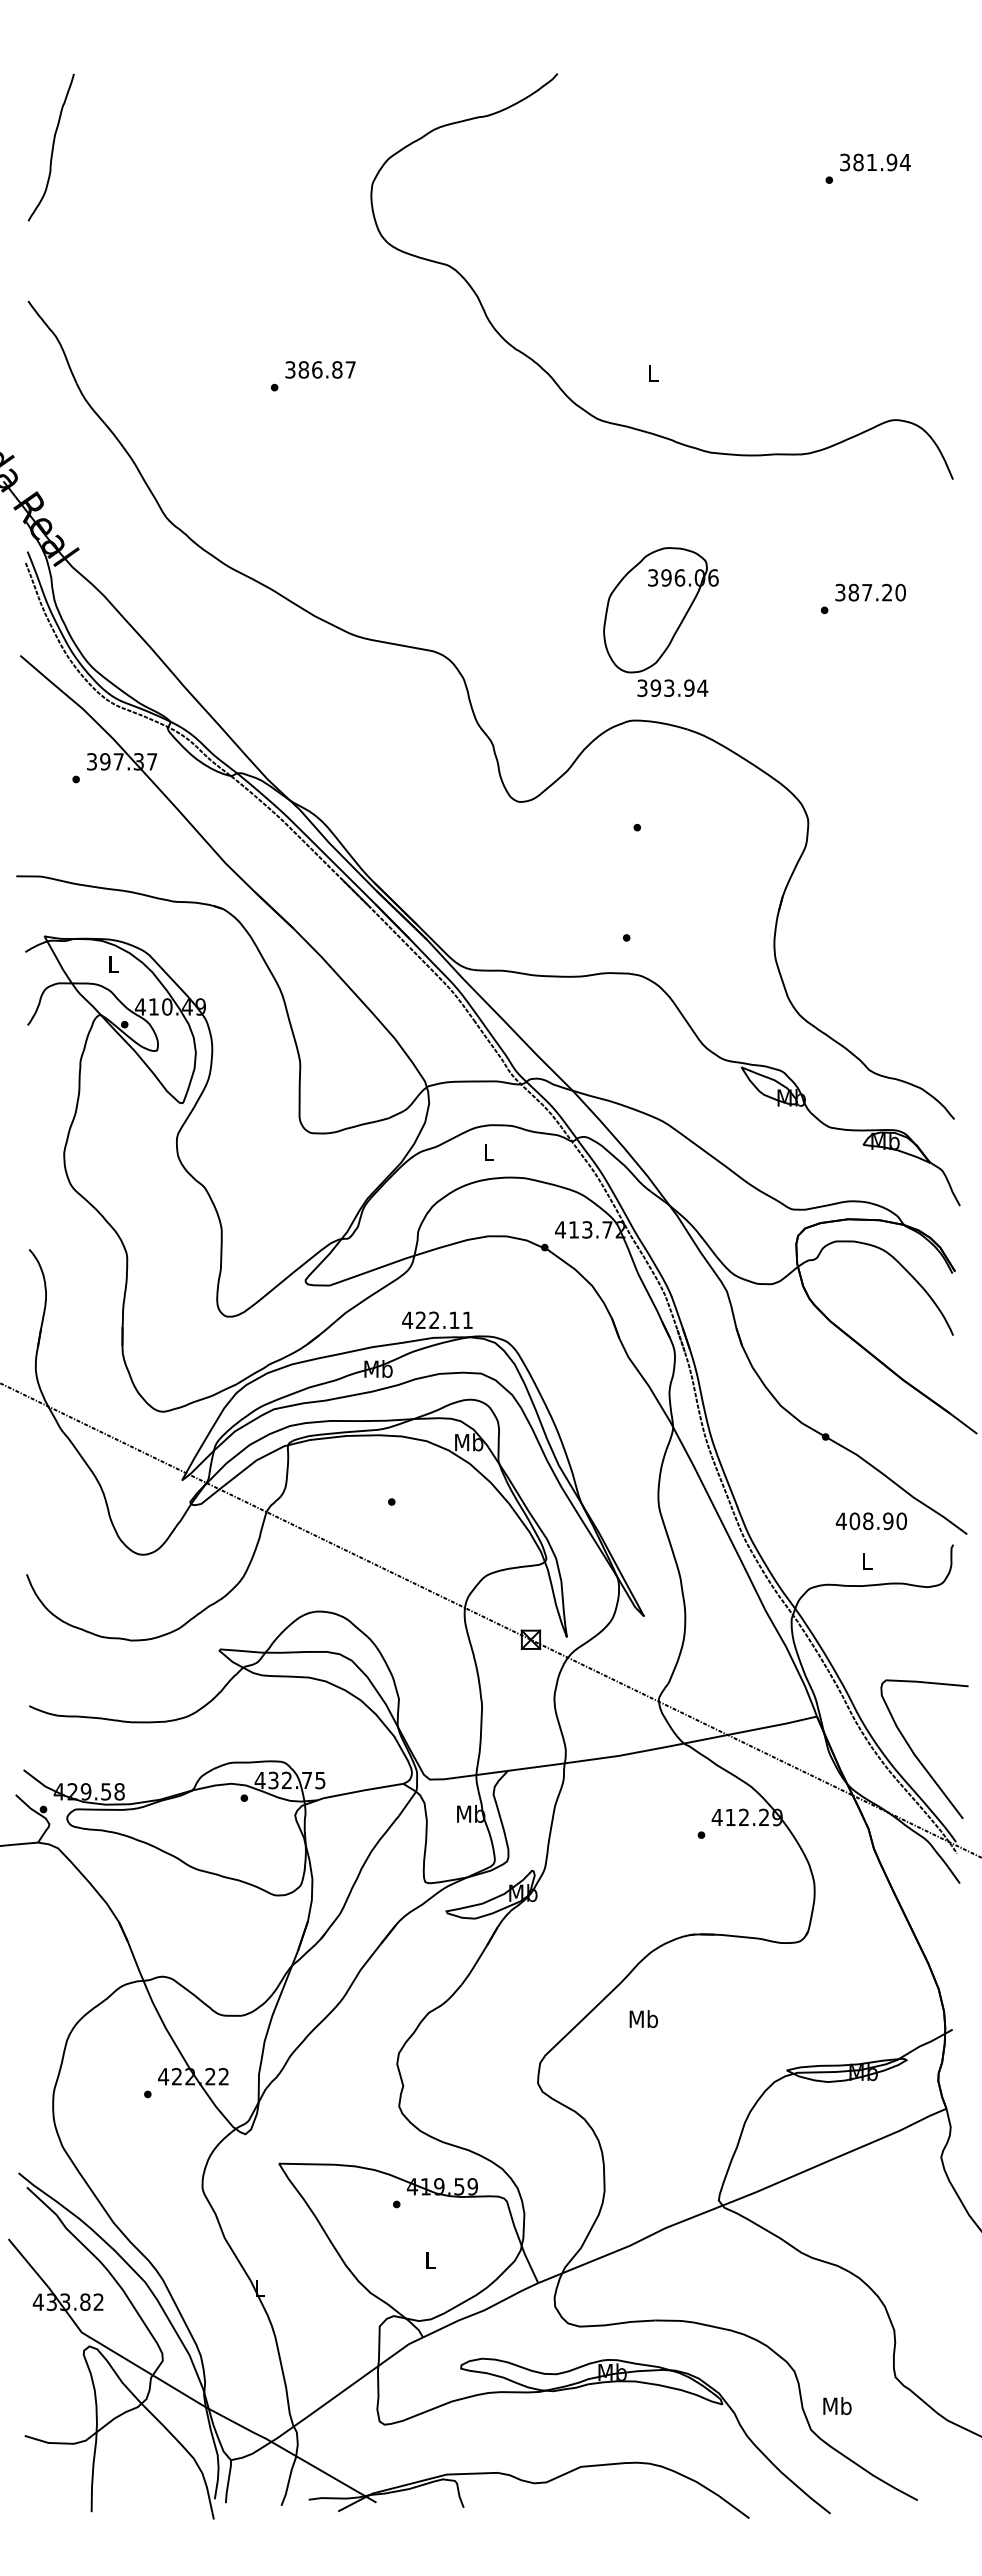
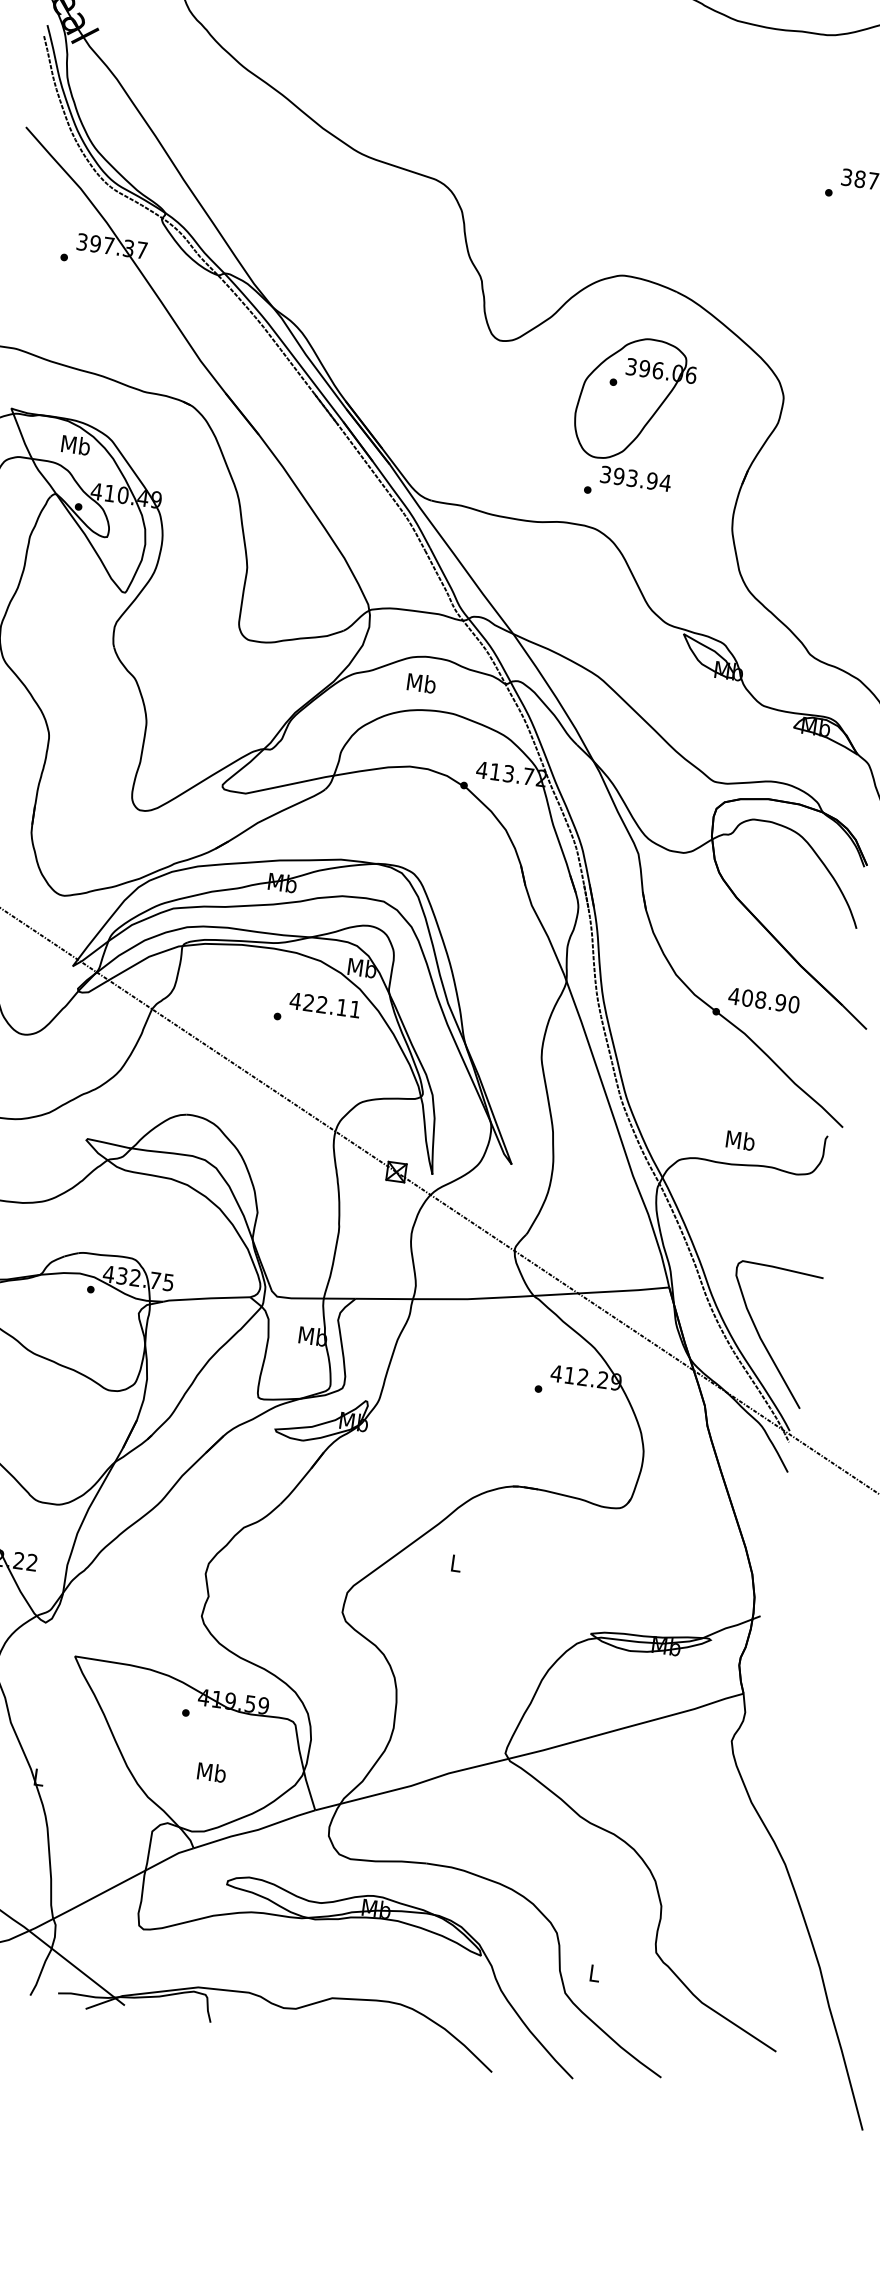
part: (660, 621) -> (632, 411), moved
text: (113, 963) -> (75, 444), L -> Mb
text: (488, 1152) -> (421, 683), L -> Mb
text: (437, 1319) -> (325, 1004), moved
text: (870, 1521) -> (763, 1000), moved
text: (867, 1561) -> (740, 1140), L -> Mb
text: (643, 2019) -> (455, 1563), Mb -> L
text: (430, 2259) -> (211, 1772), L -> Mb
text: (837, 2406) -> (594, 1973), Mb -> L

